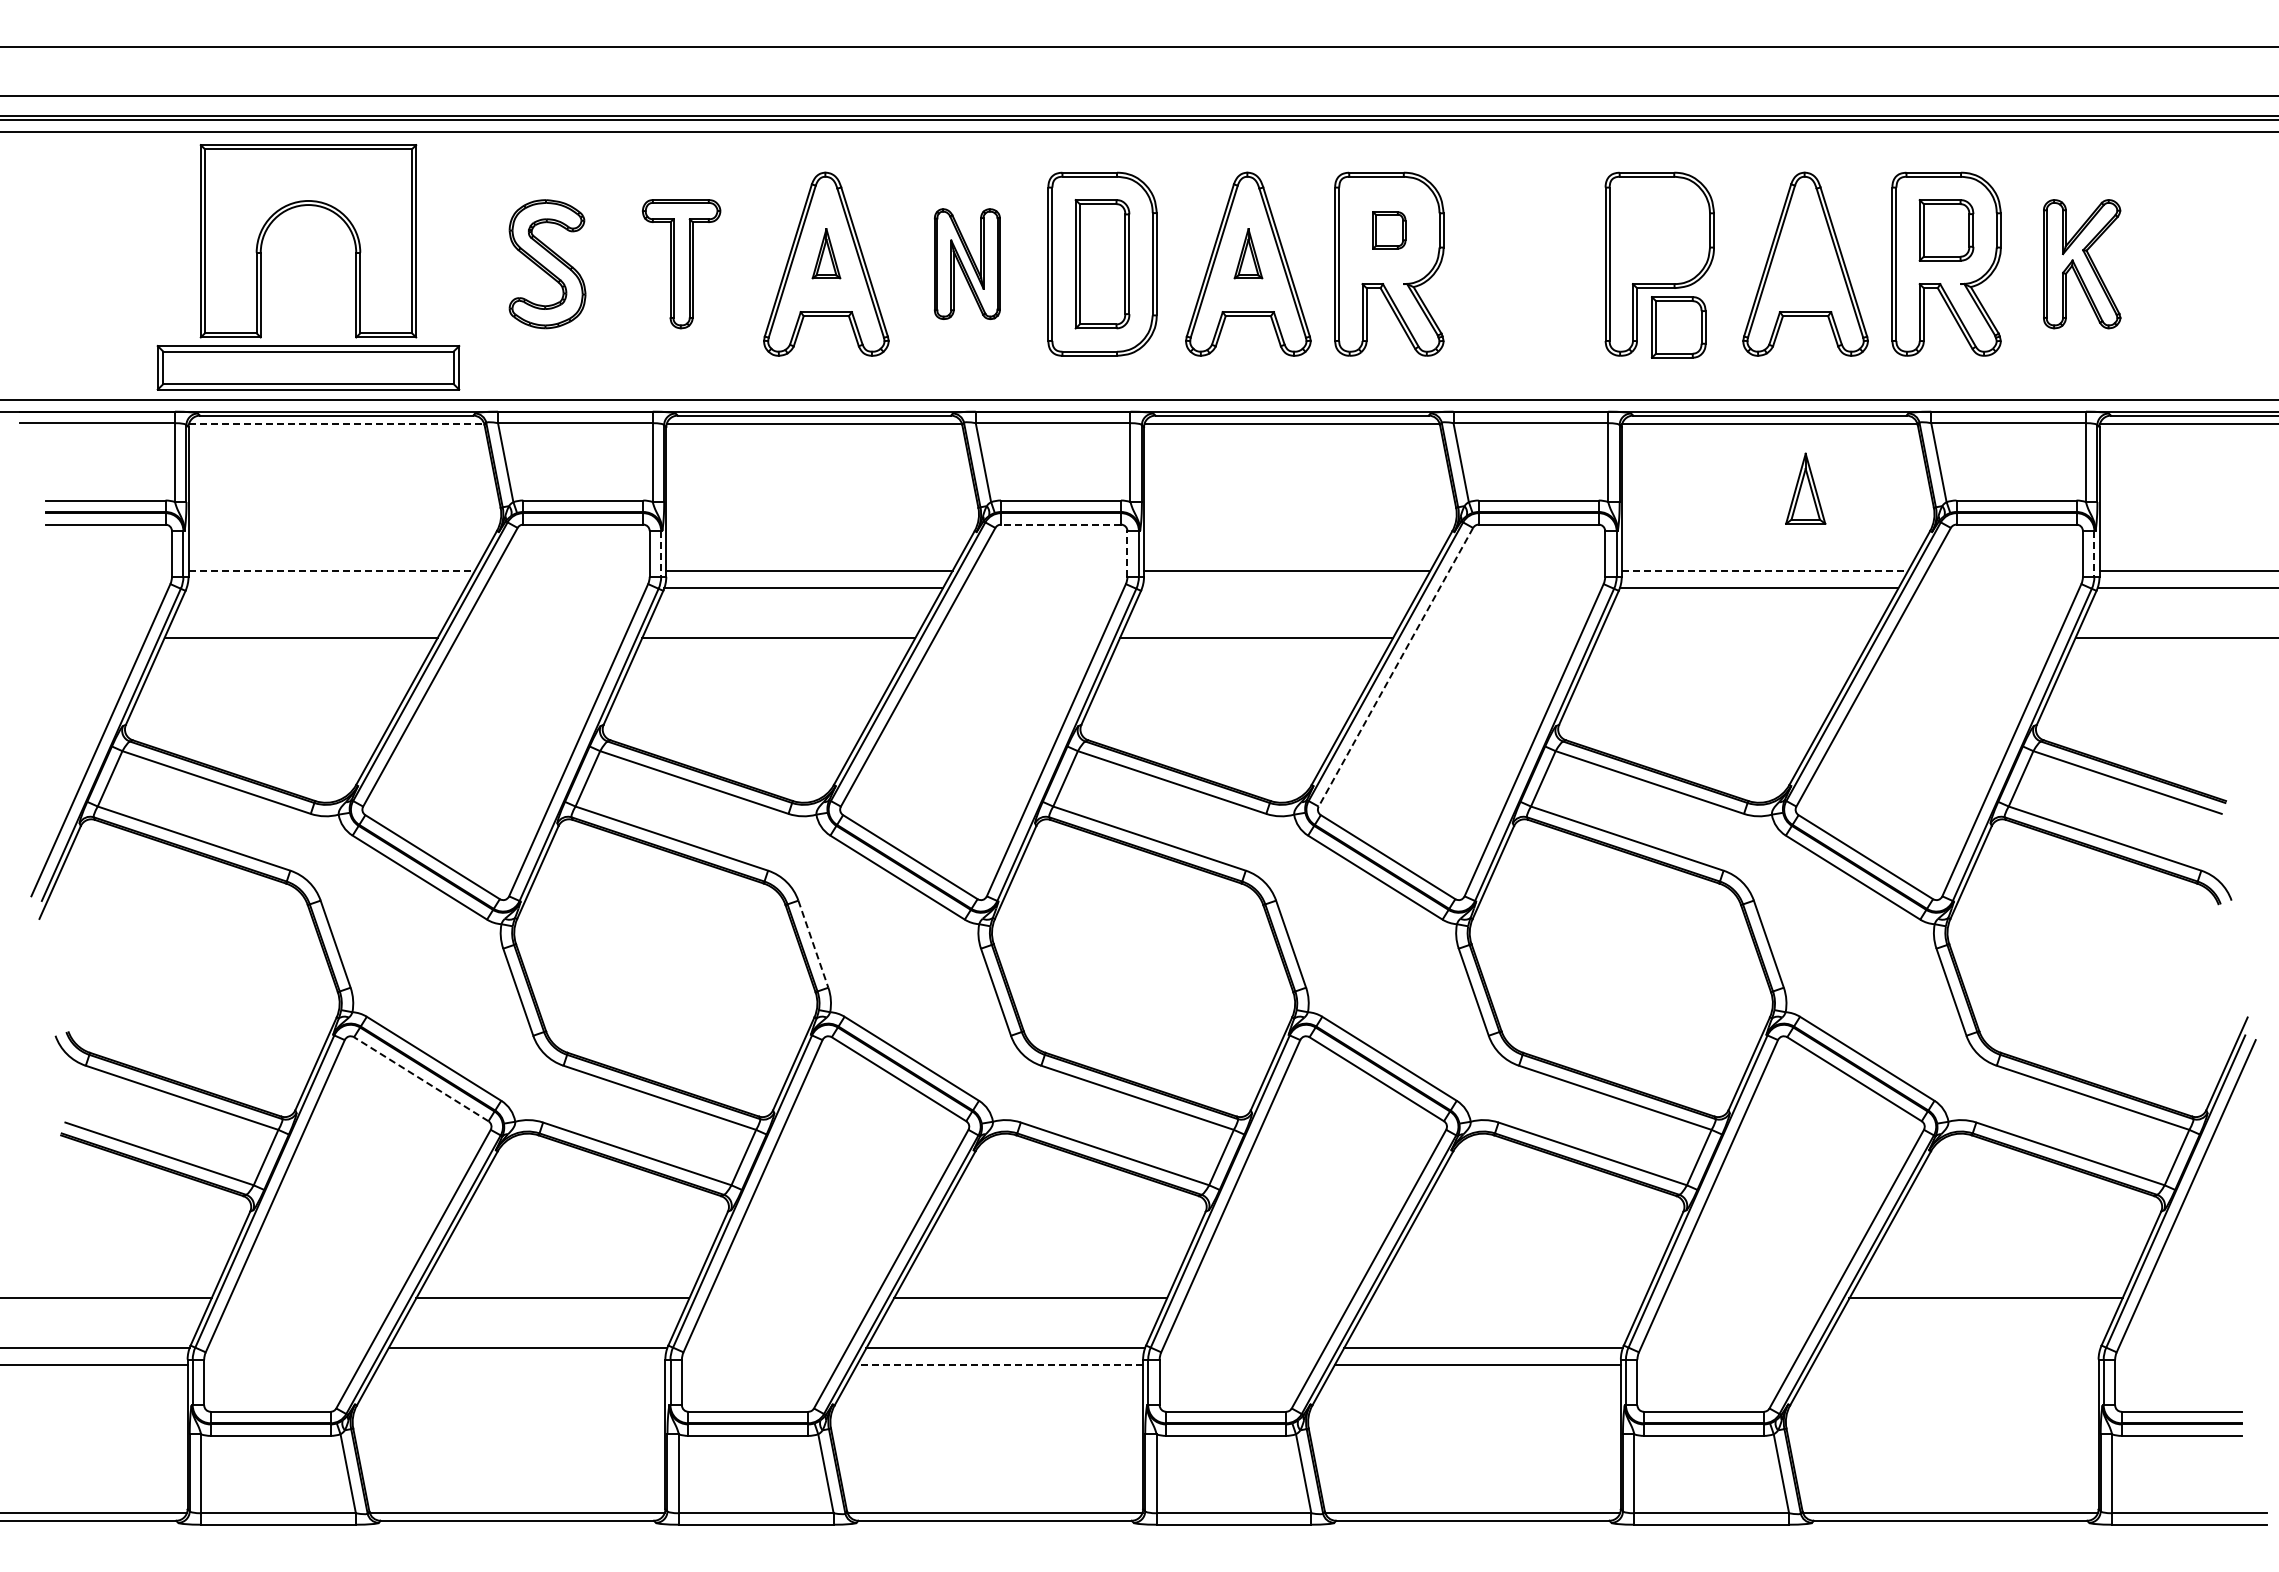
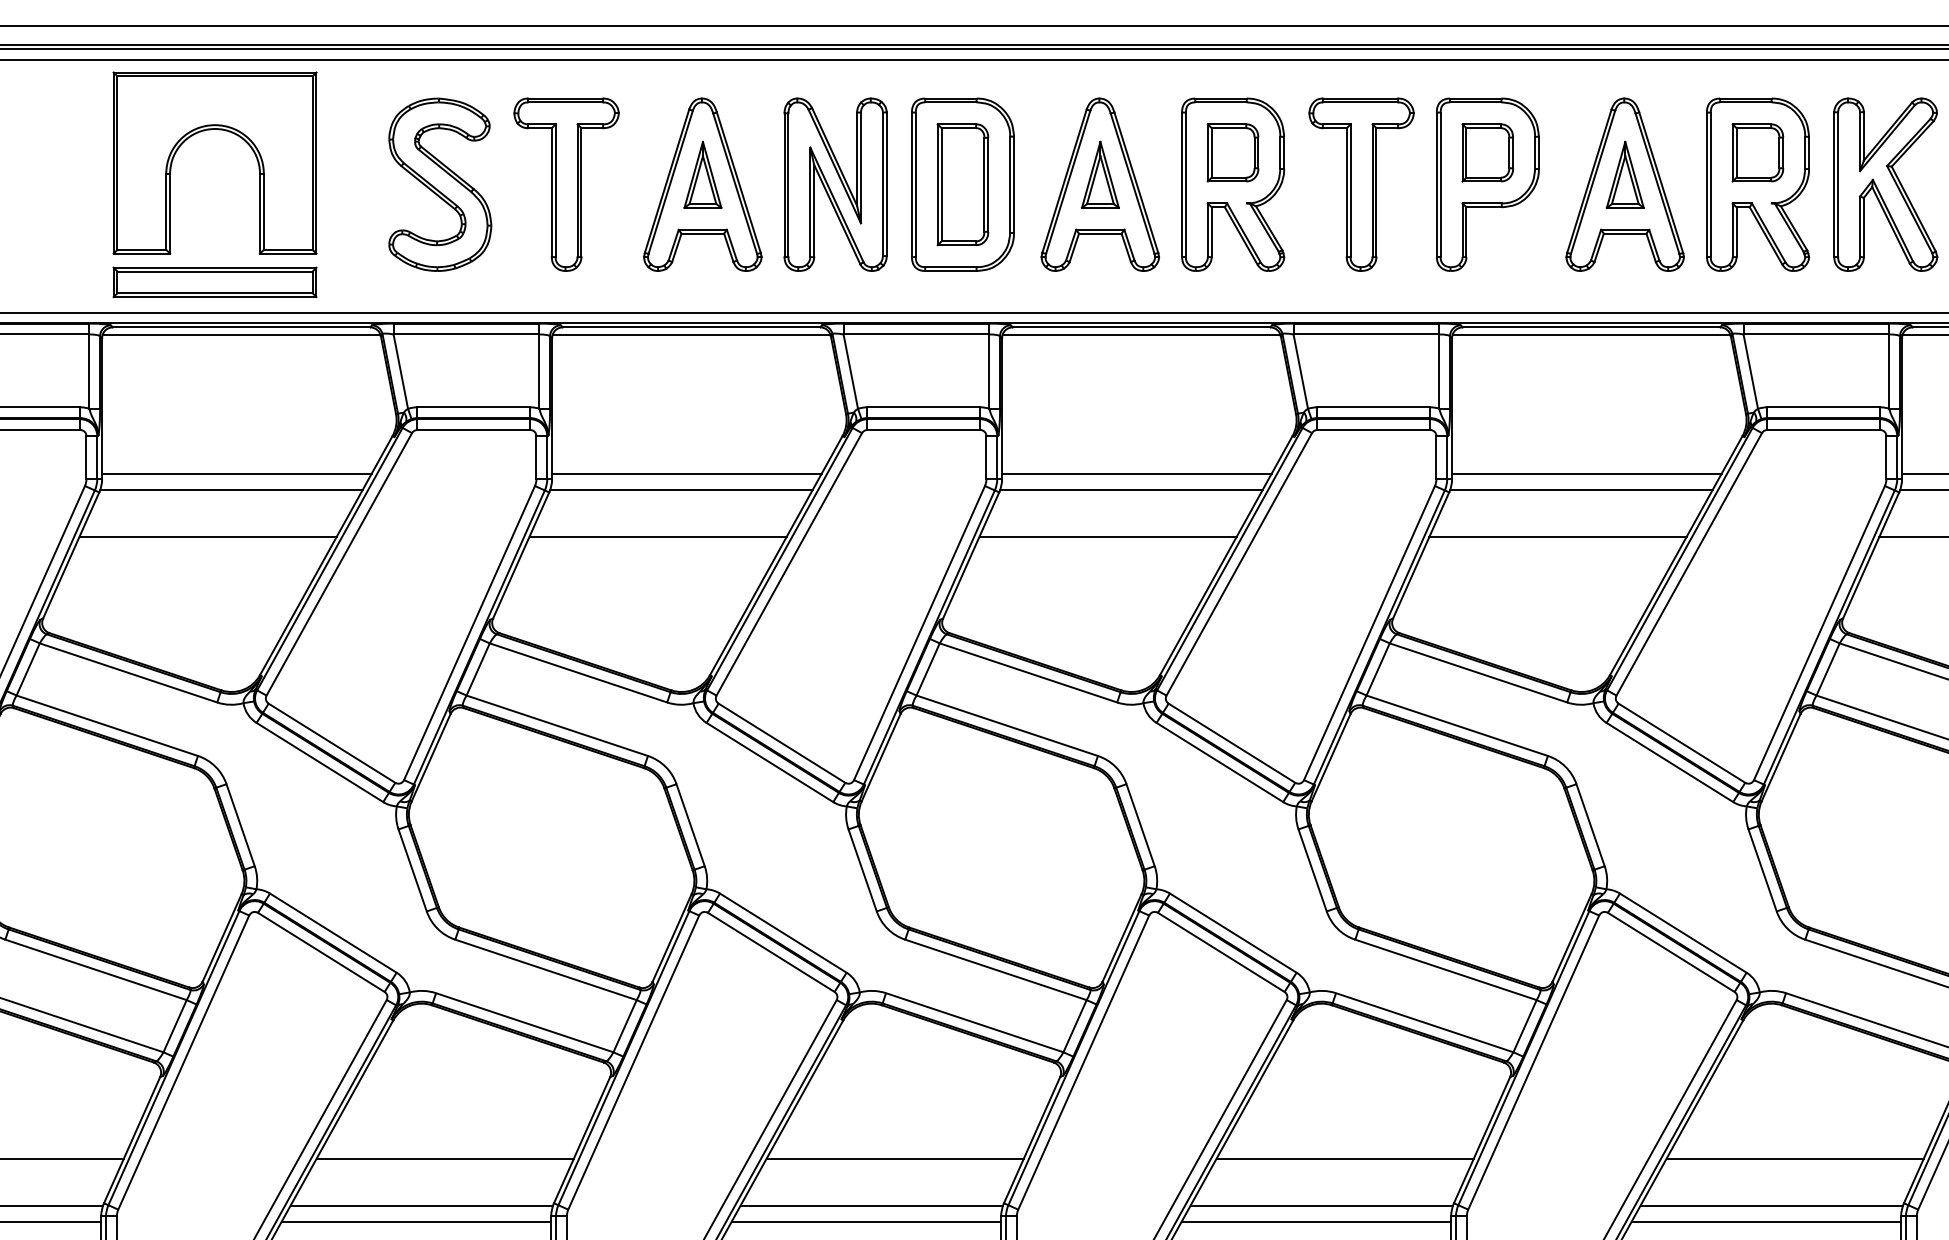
part: (1389, 230) -> (1233, 152), size x1.67
part: (826, 253) -> (702, 174), size x1.43
part: (1248, 253) -> (1100, 174), size x1.43
part: (547, 263) -> (440, 184), size x1.43
part: (681, 263) -> (566, 184), size x1.43
part: (967, 263) -> (835, 184), size x1.67
part: (1525, 263) -> (1361, 184), added
part: (2081, 263) -> (1885, 184), size x1.43
part: (1678, 327) -> (1487, 152), moved
part: (308, 367) -> (215, 282), size x0.71
line: (336, 423) -> (241, 334), dashed -> solid
part: (1805, 488) -> (1625, 174), moved
line: (1061, 524) -> (924, 429), dashed -> solid
line: (661, 553) -> (547, 457), dashed -> solid
line: (1127, 553) -> (986, 457), dashed -> solid
line: (2094, 553) -> (1897, 457), dashed -> solid
line: (332, 570) -> (237, 473), dashed -> solid
line: (1765, 570) -> (1587, 473), dashed -> solid
line: (325, 588) -> (231, 490), added
line: (1281, 588) -> (1131, 490), added
line: (1733, 637) -> (1557, 536), added
line: (1395, 667) -> (1238, 564), dashed -> solid
line: (813, 944) -> (690, 825), dashed -> solid
line: (420, 1078) -> (320, 951), dashed -> solid
line: (1507, 1298) -> (1344, 1158), added
line: (1960, 1348) -> (1771, 1206), added
line: (522, 1365) -> (416, 1222), added
line: (999, 1365) -> (865, 1222), dashed -> solid
line: (1955, 1365) -> (1766, 1222), added

